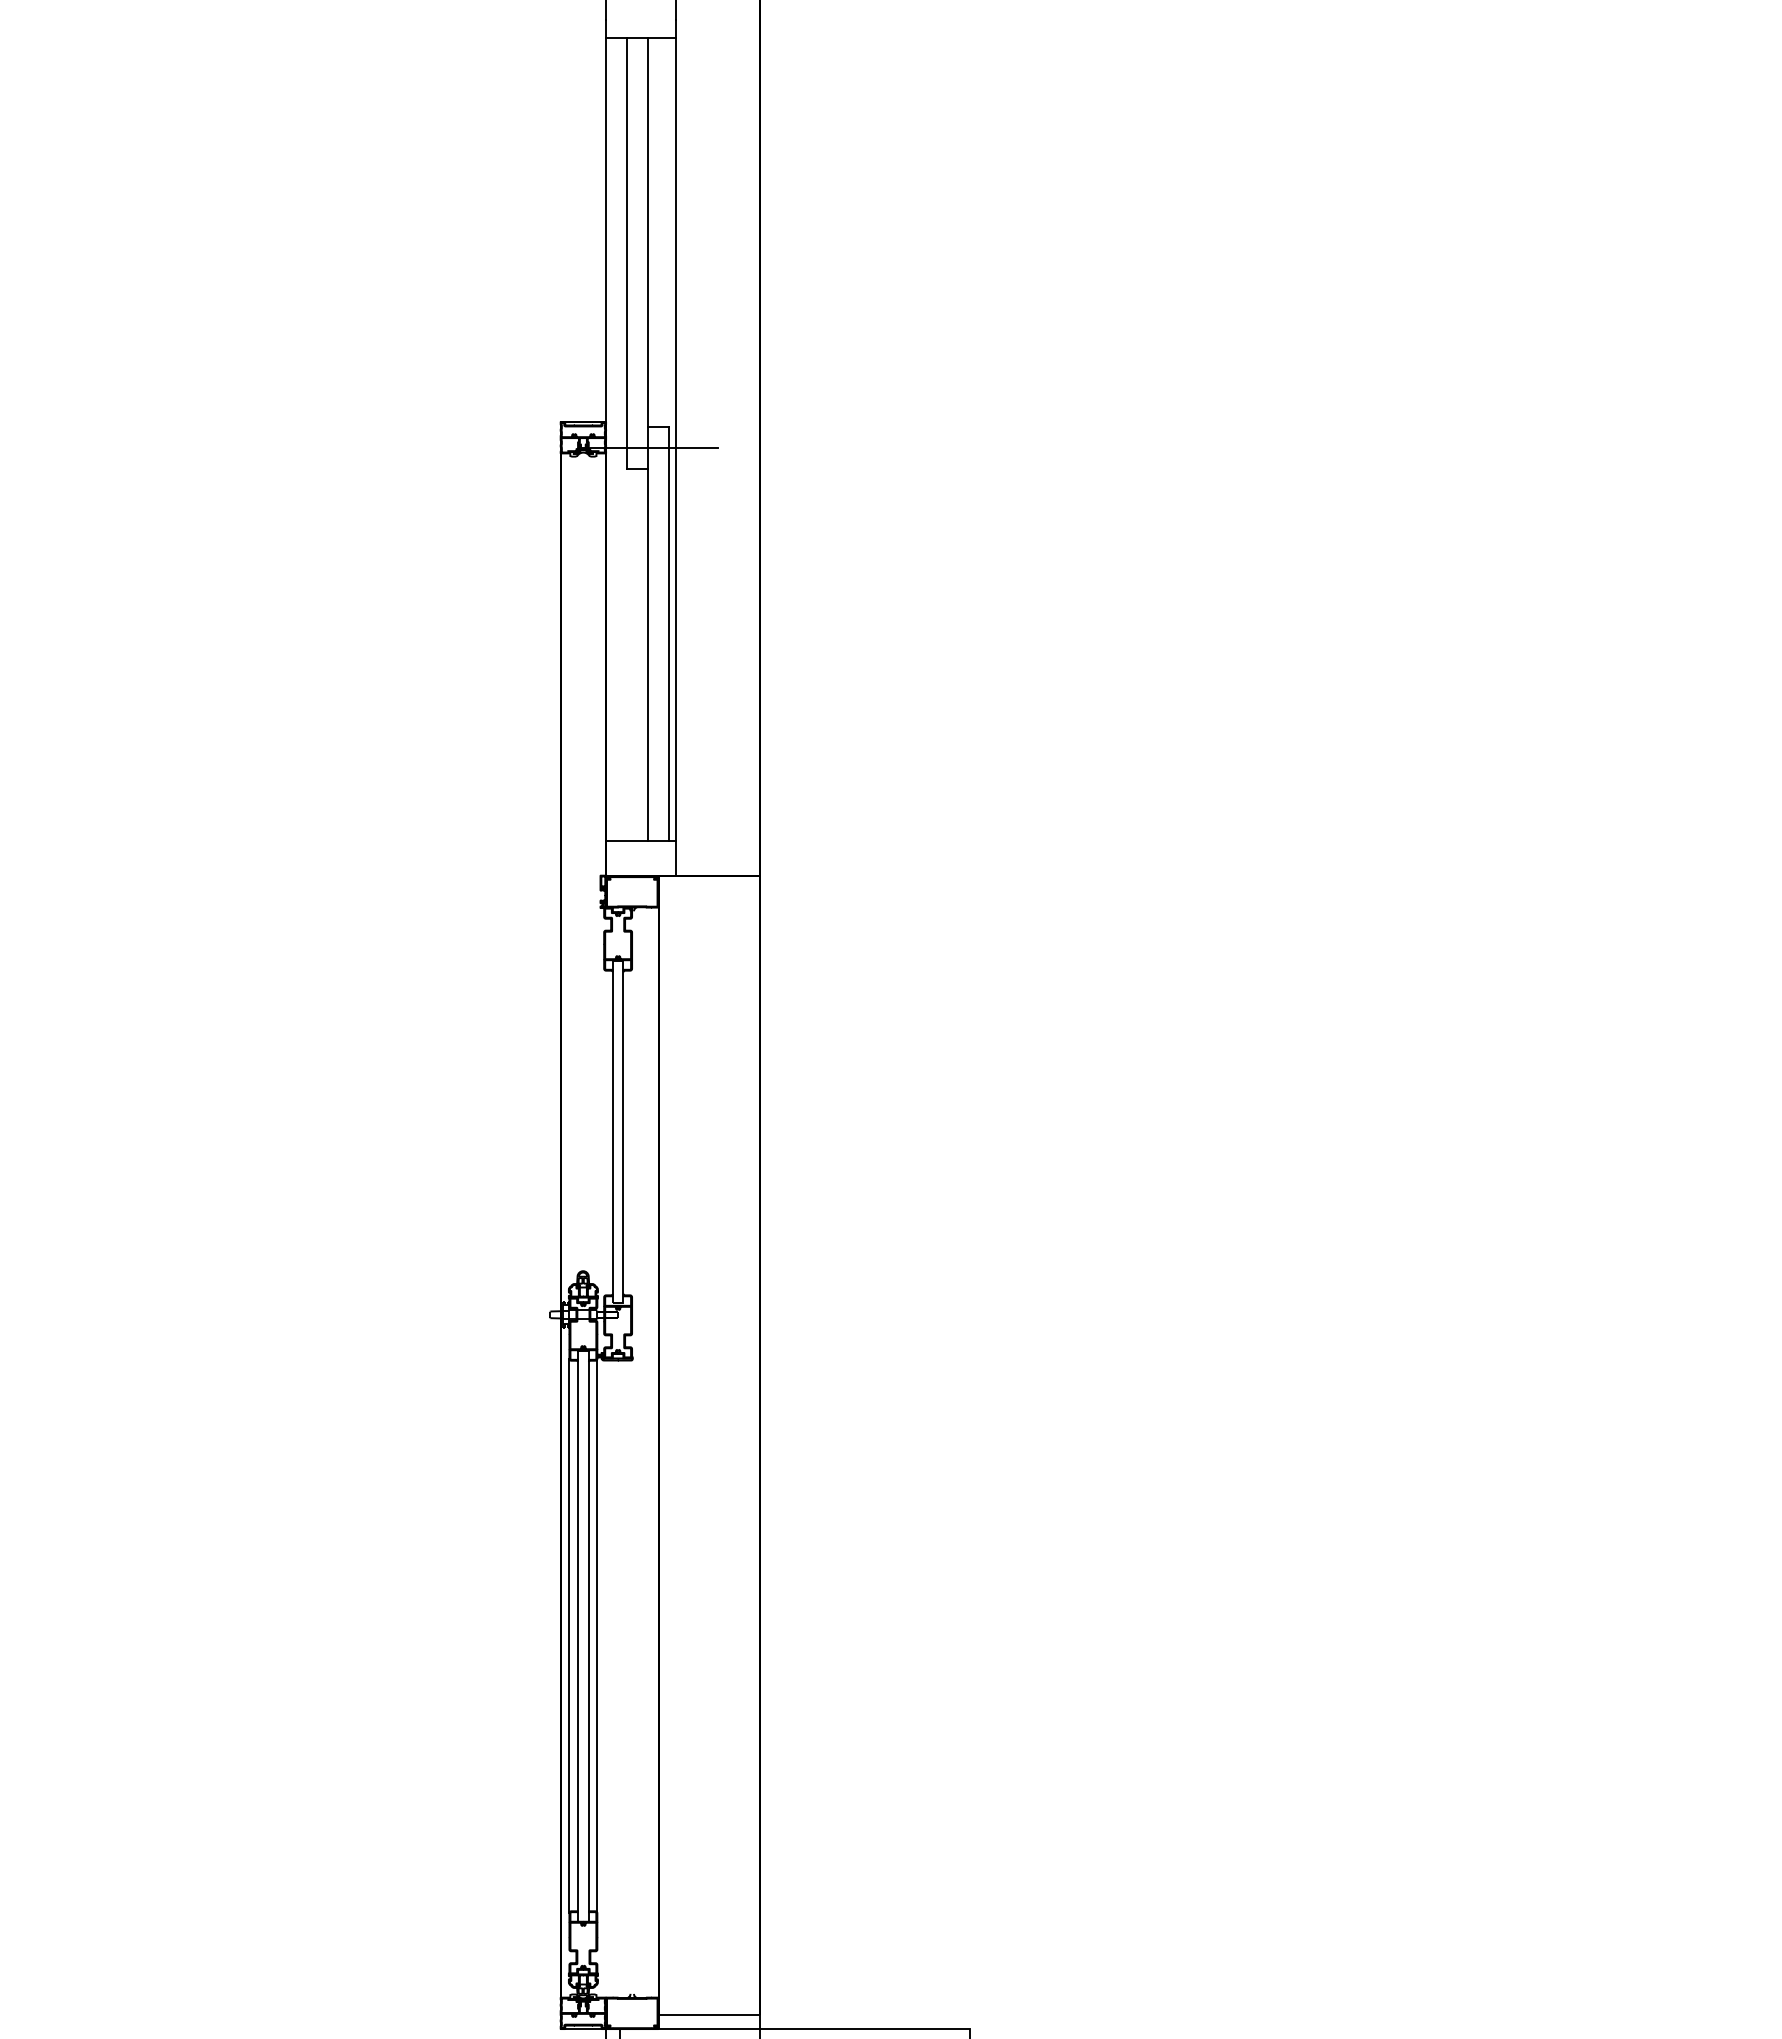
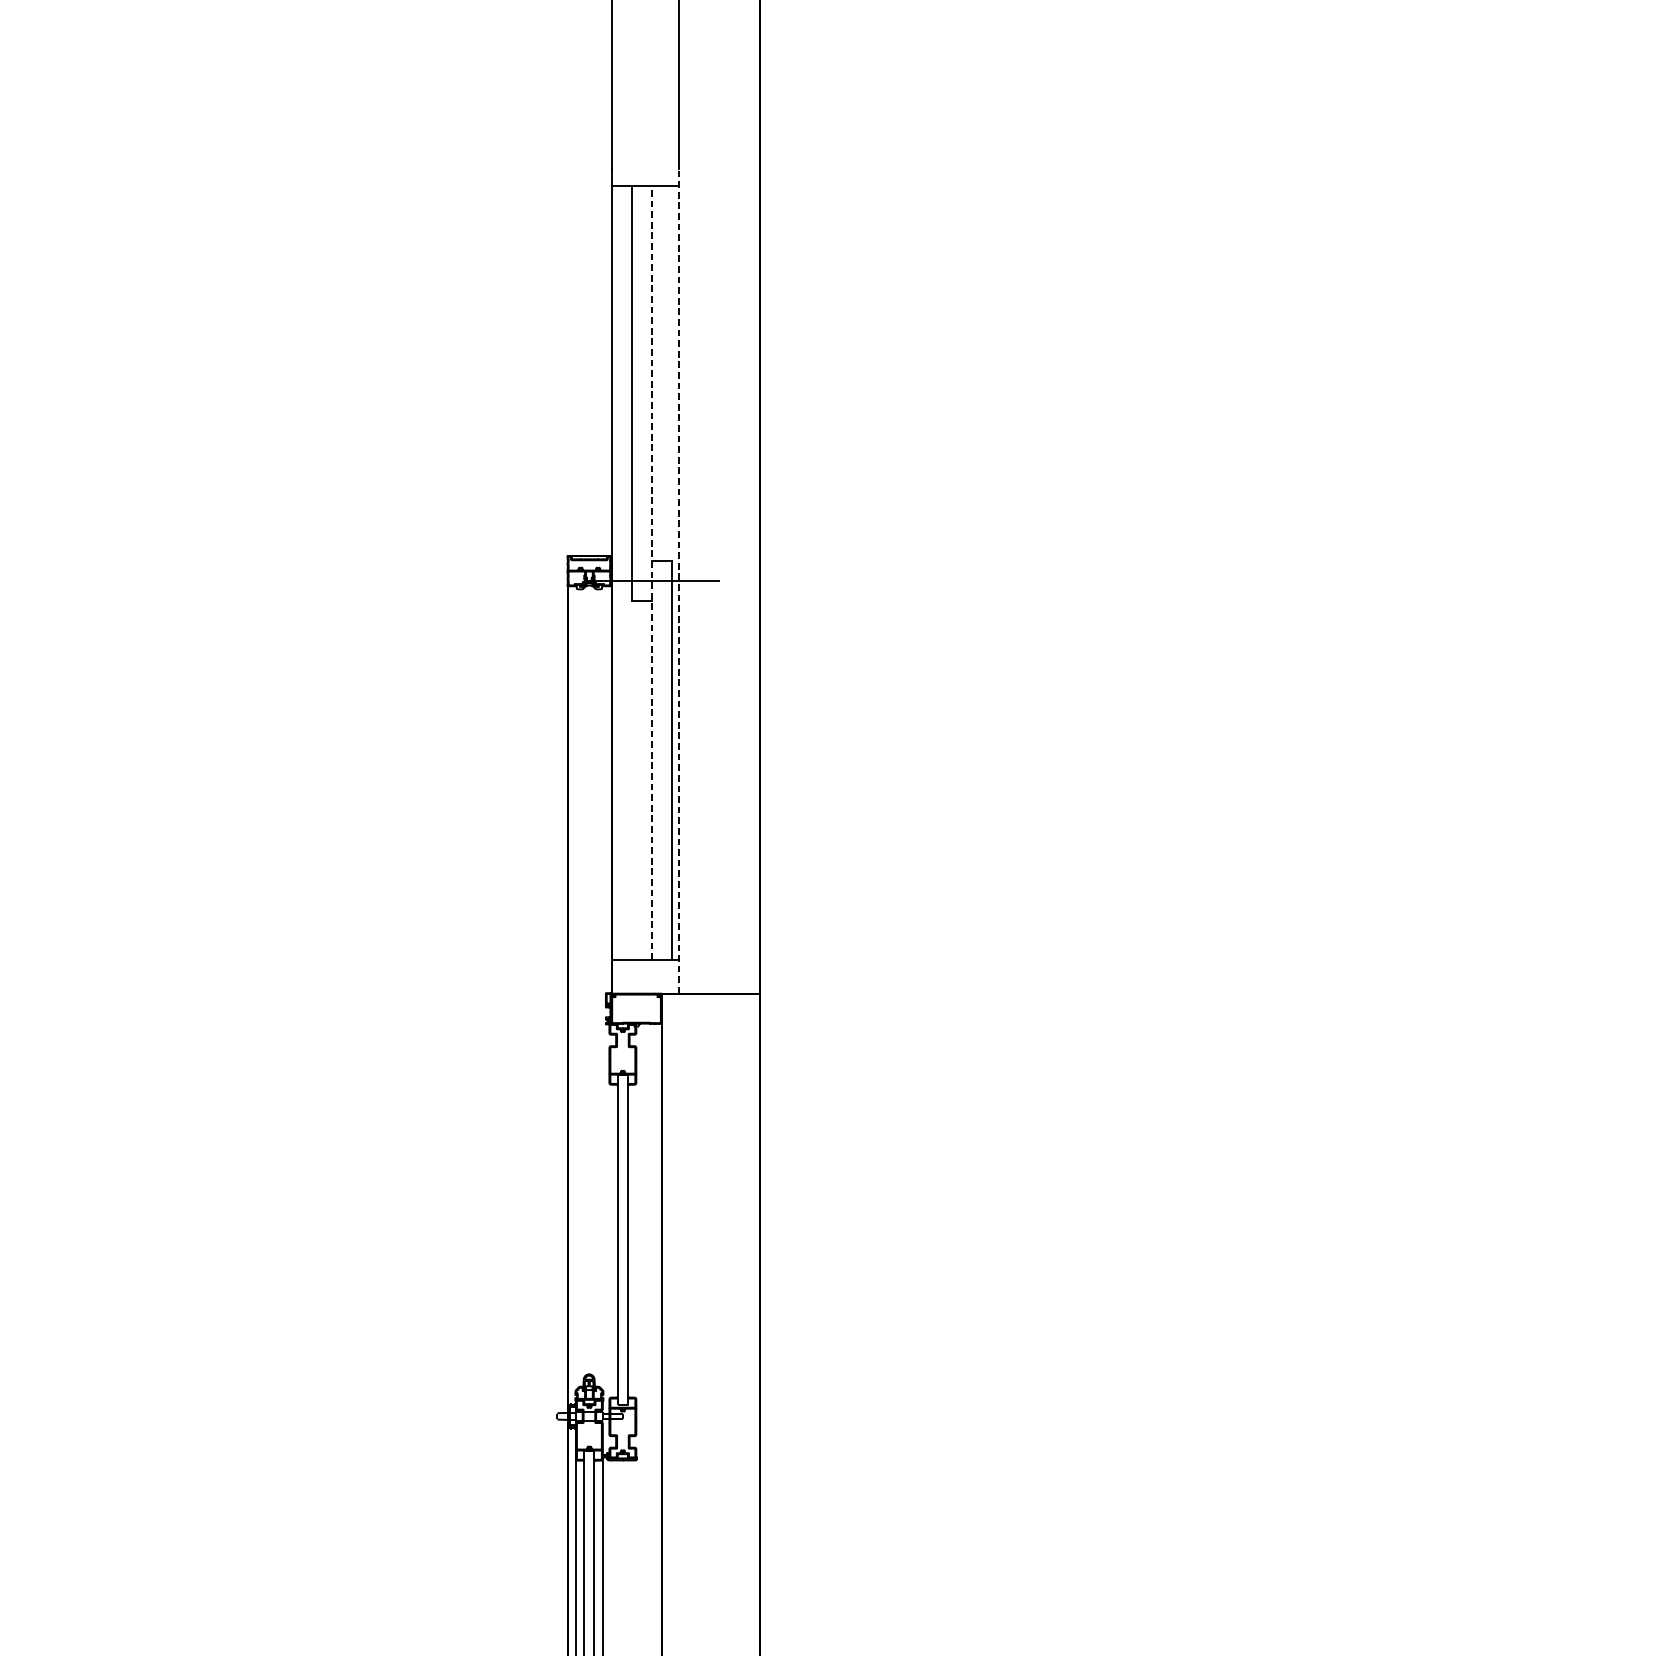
line: (648, 439) -> (652, 572), solid -> dashed
line: (676, 448) -> (679, 581), solid -> dashed

